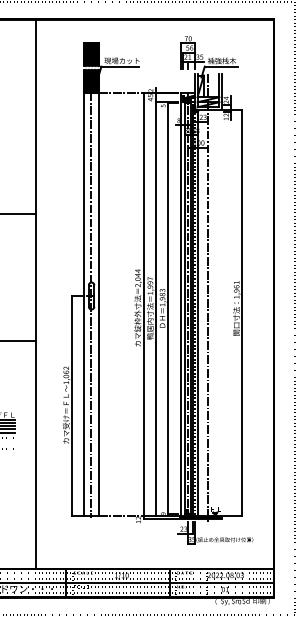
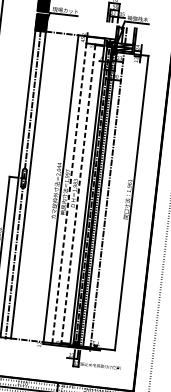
line: (155, 309) -> (69, 193), solid -> dashed
line: (168, 309) -> (78, 194), solid -> dashed

